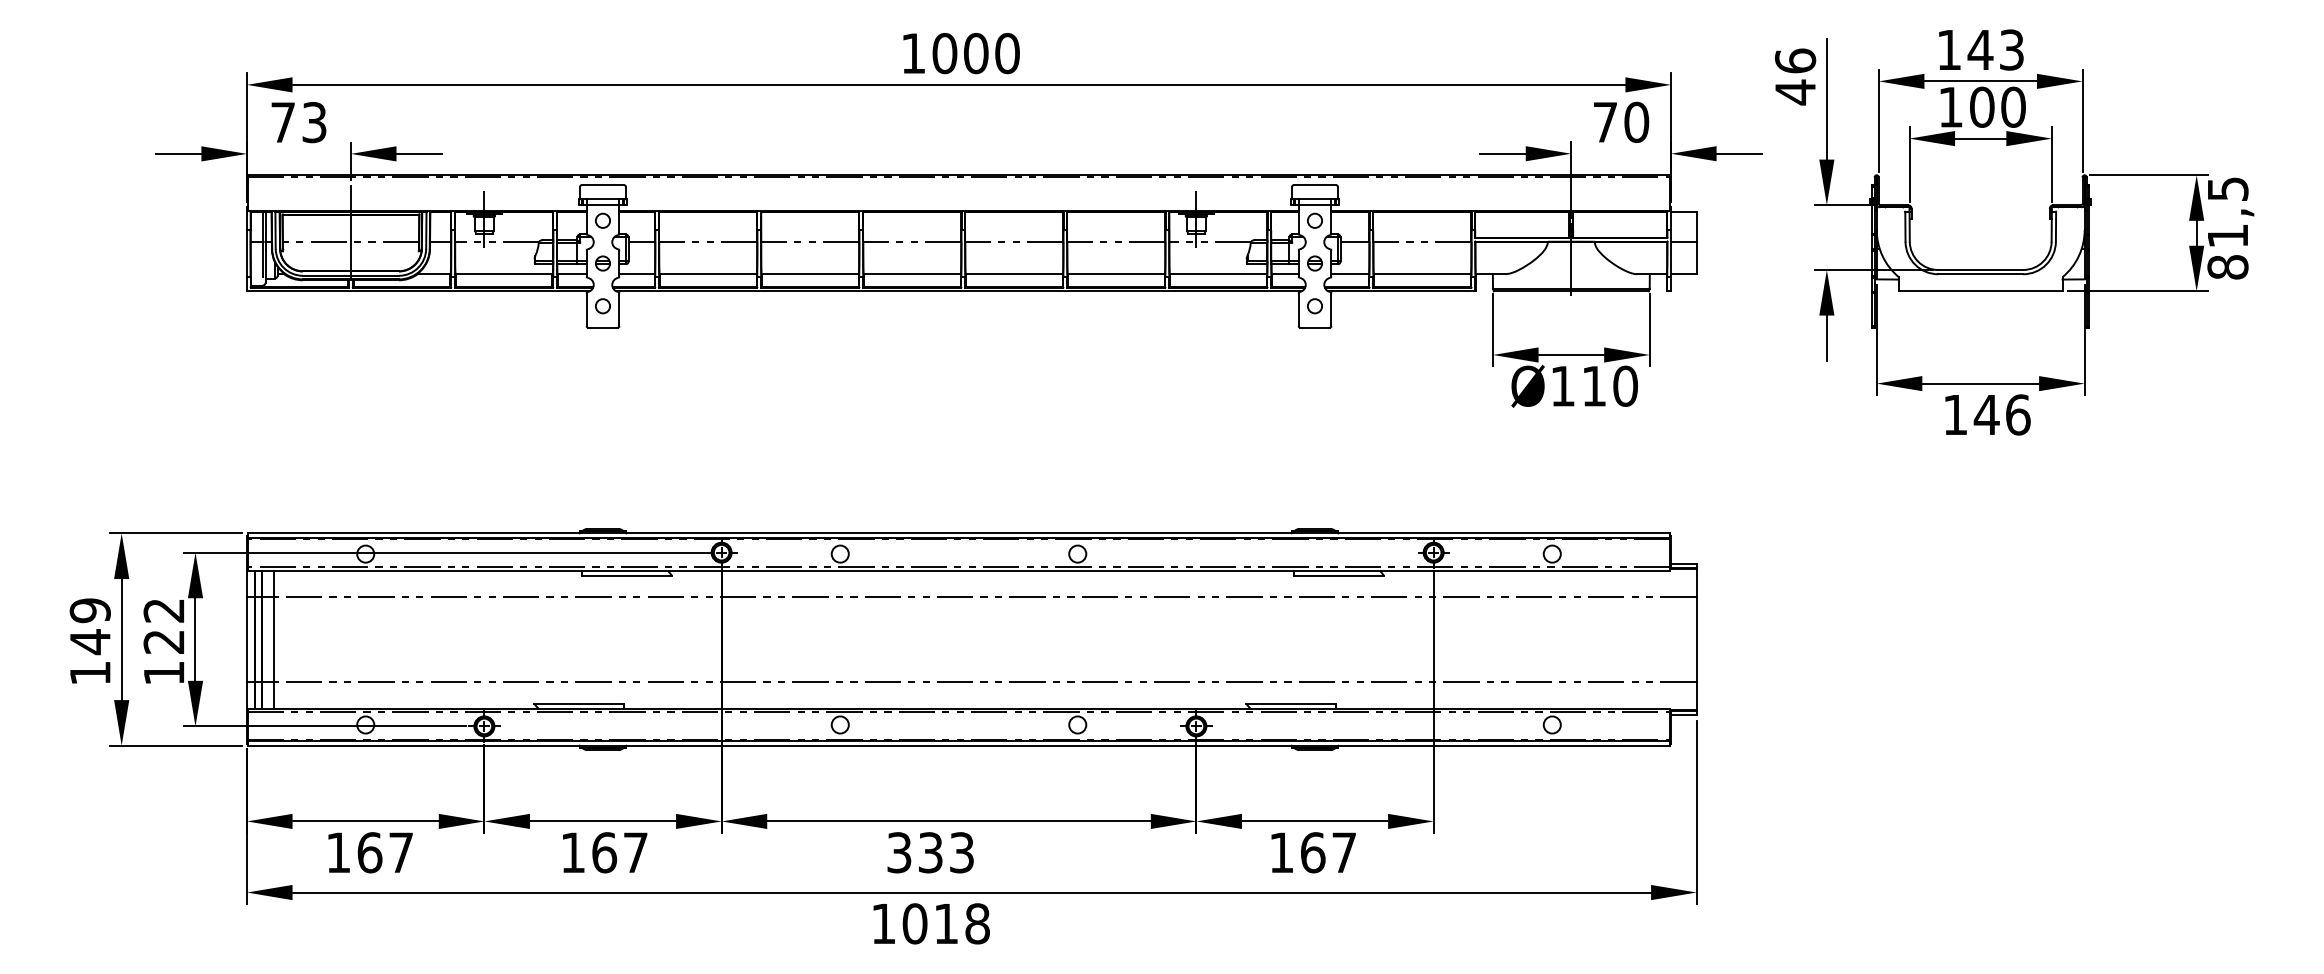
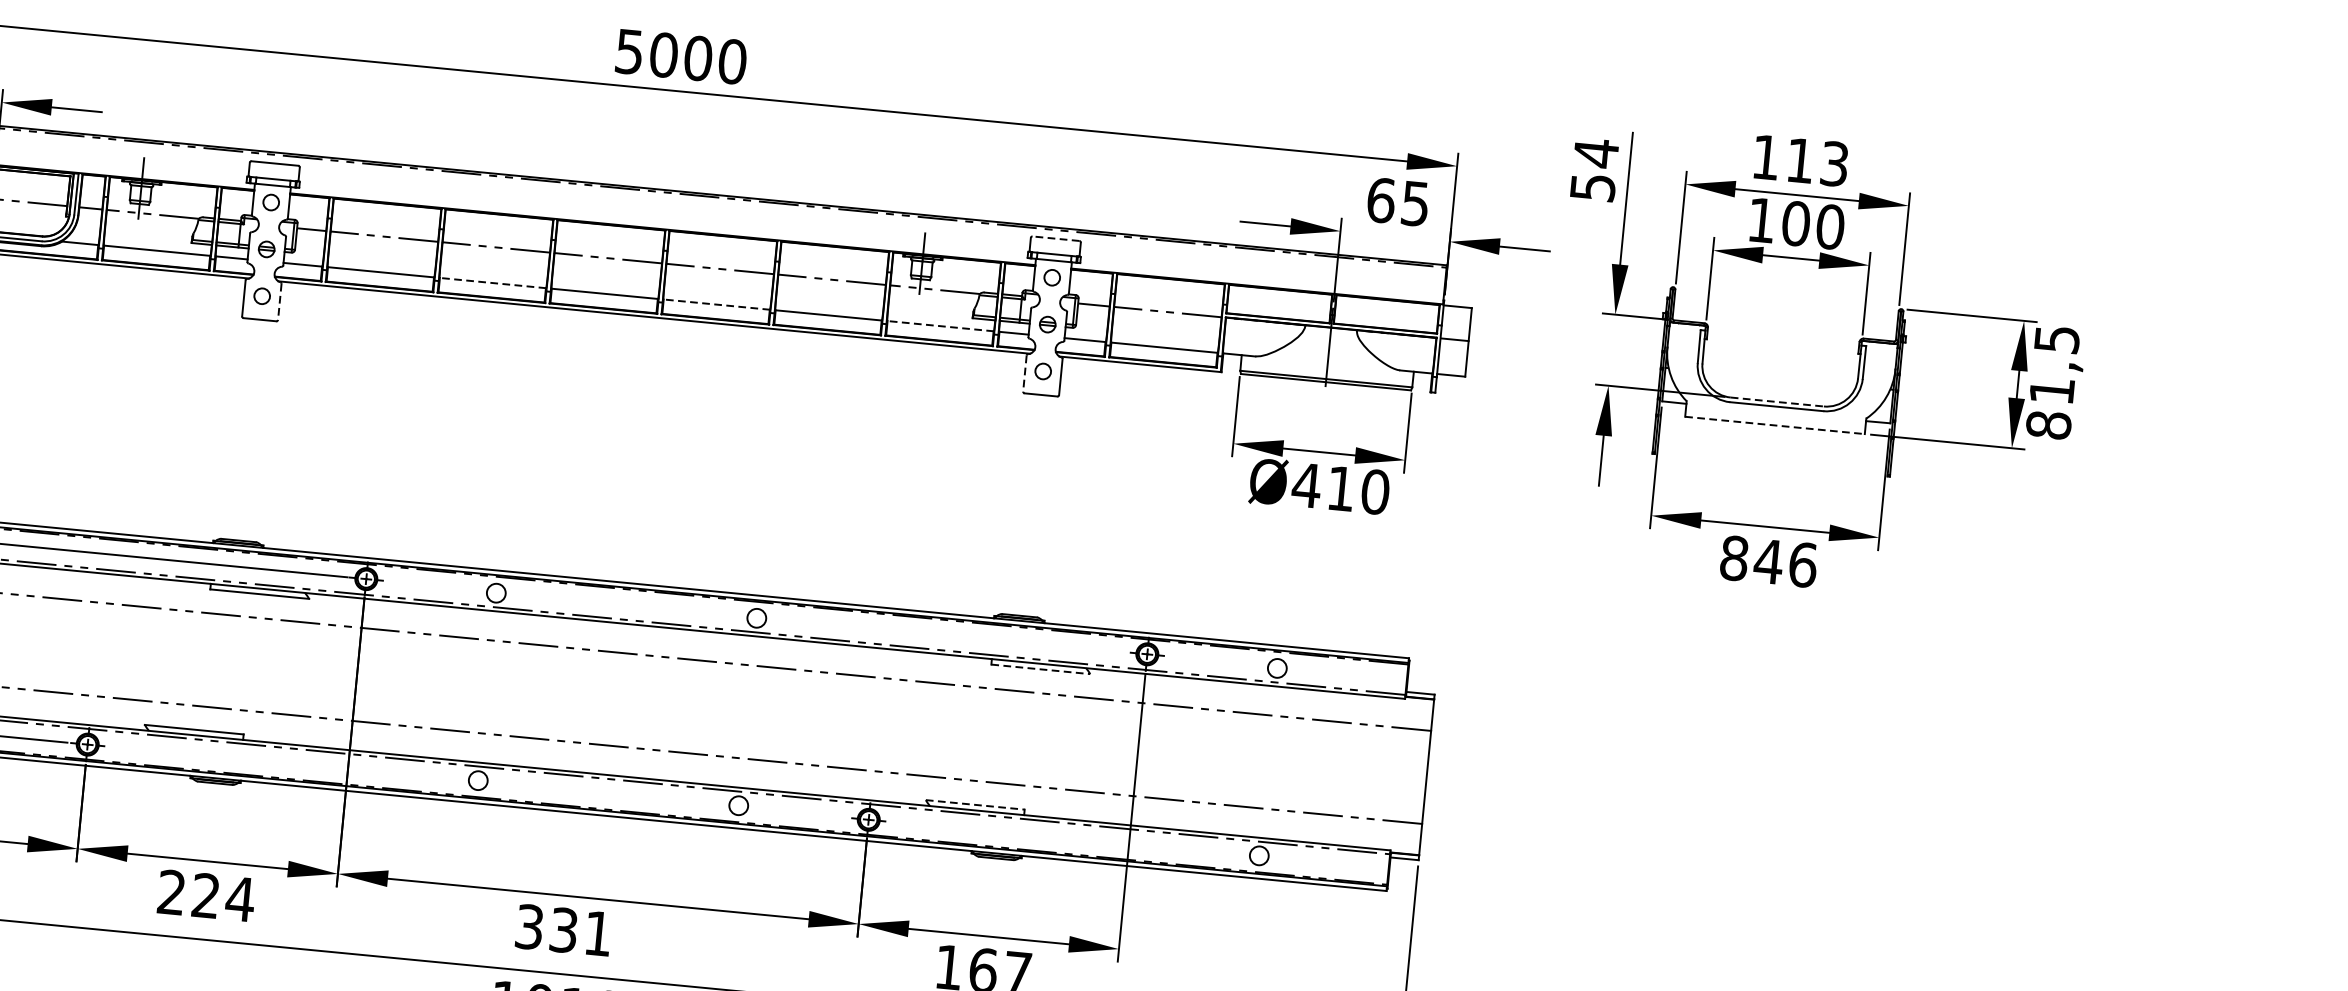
text: (1980, 49) -> (1800, 160), 143 -> 113
text: (912, 53) -> (628, 51), 1000 -> 5000
text: (1795, 76) -> (1594, 170), 46 -> 54
text: (1621, 121) -> (1398, 201), 70 -> 65
line: (1314, 185) -> (1055, 238), solid -> dashed
line: (1981, 269) -> (1778, 401), solid -> dashed
line: (810, 274) -> (493, 283), solid -> dashed
line: (1014, 274) -> (716, 304), solid -> dashed
line: (1218, 274) -> (940, 326), solid -> dashed
line: (1980, 291) -> (1774, 425), solid -> dashed
line: (619, 310) -> (279, 302), solid -> dashed
line: (1298, 310) -> (1024, 374), solid -> dashed
text: (1562, 386) -> (1306, 485), Ø110 -> Ø410
text: (1955, 414) -> (1734, 557), 146 -> 846
line: (1339, 575) -> (1041, 669), solid -> dashed
line: (1291, 703) -> (975, 804), solid -> dashed
text: (604, 852) -> (206, 895), 167 -> 224
text: (961, 852) -> (597, 933), 333 -> 331

